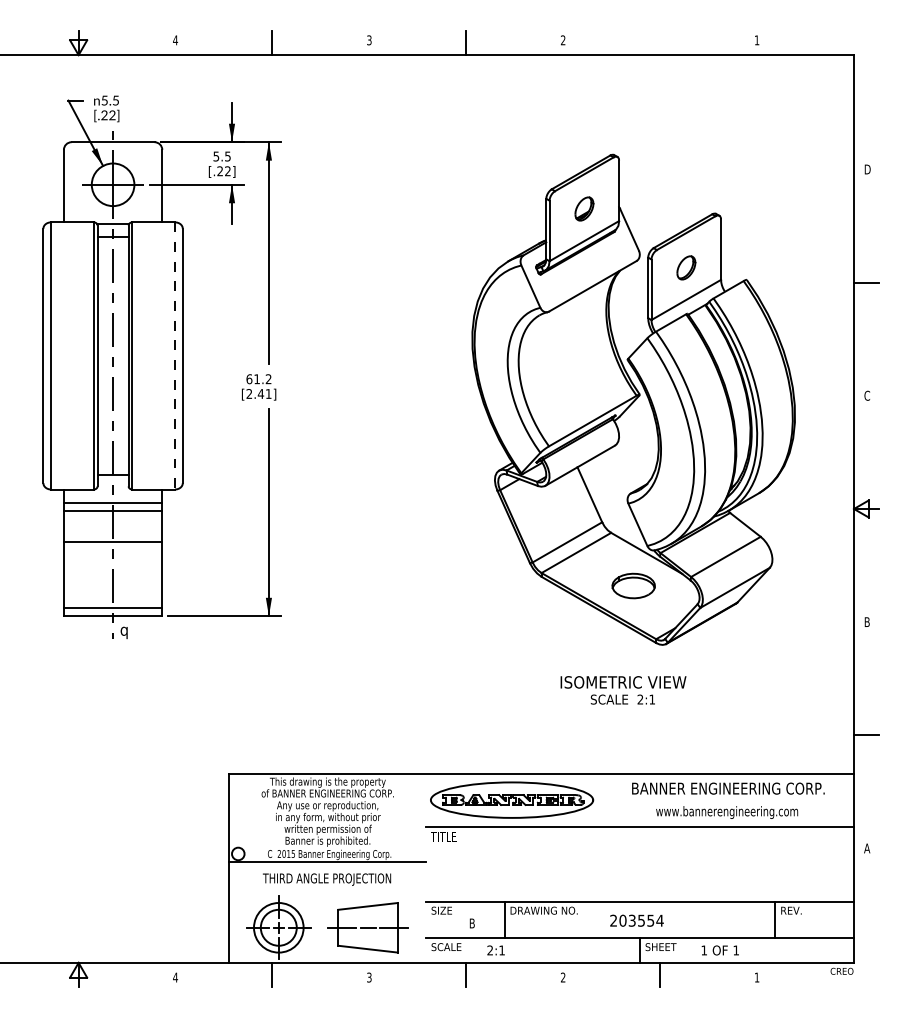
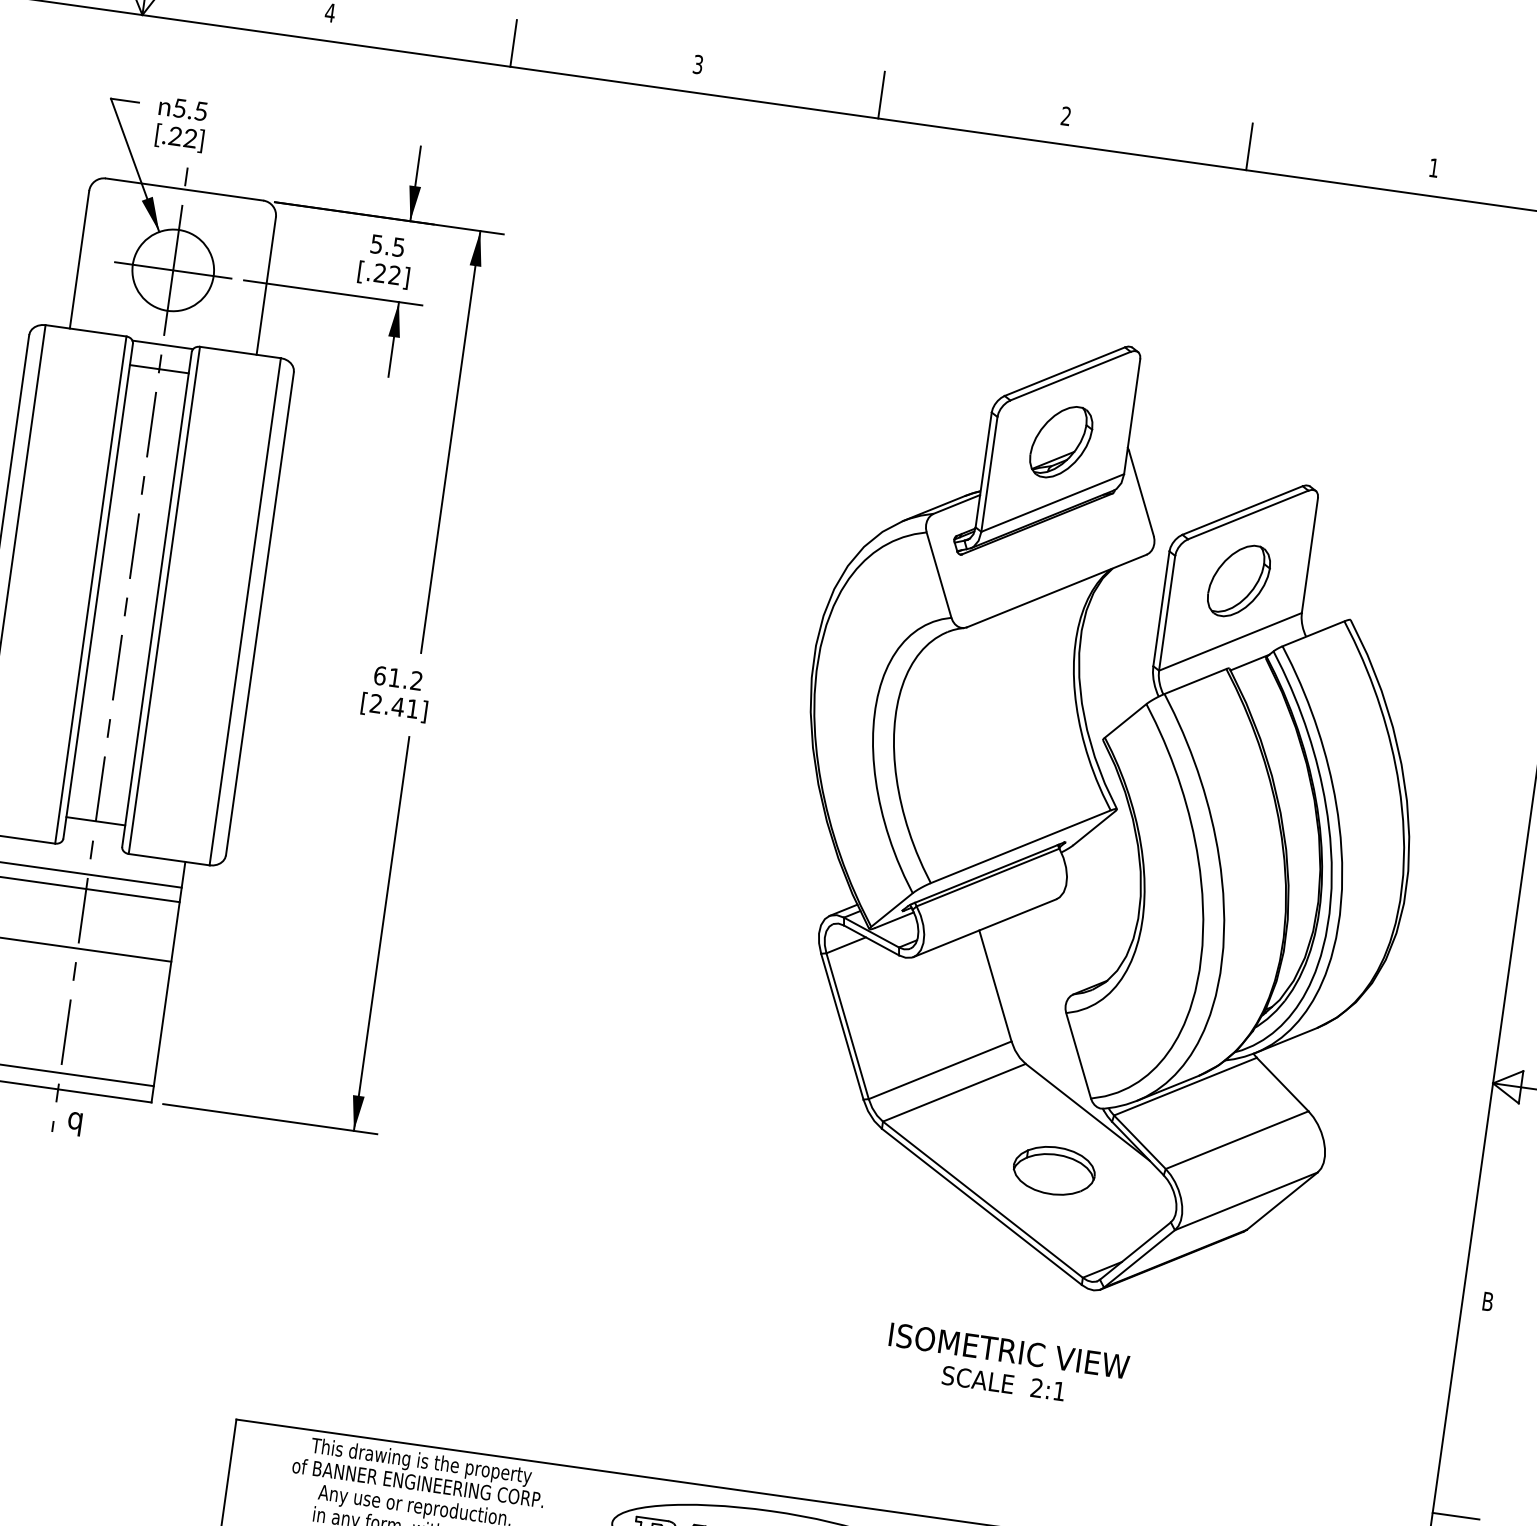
line: (660, 42) -> (1250, 146), added
part: (584, 208) -> (1061, 441), size x1.67
part: (686, 267) -> (1239, 580), size x1.67
line: (175, 355) -> (246, 611), dashed -> solid

